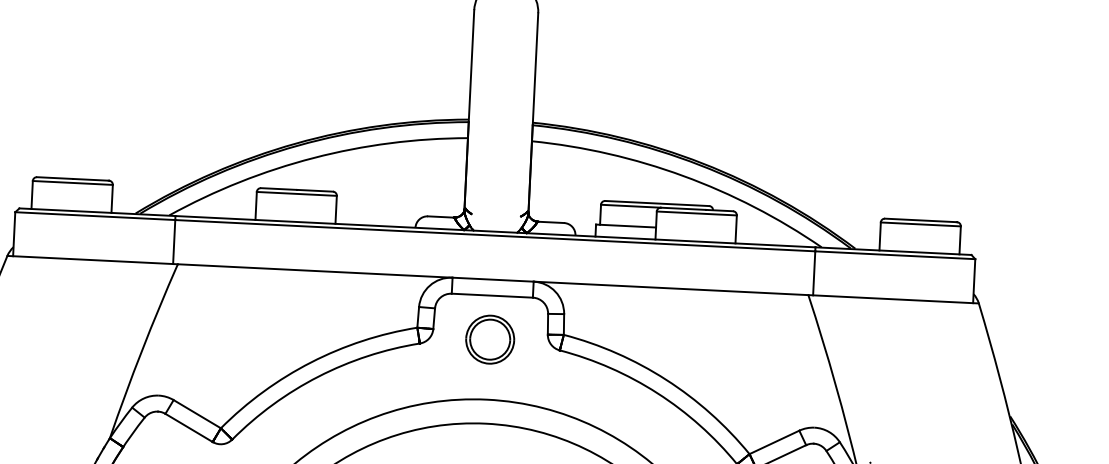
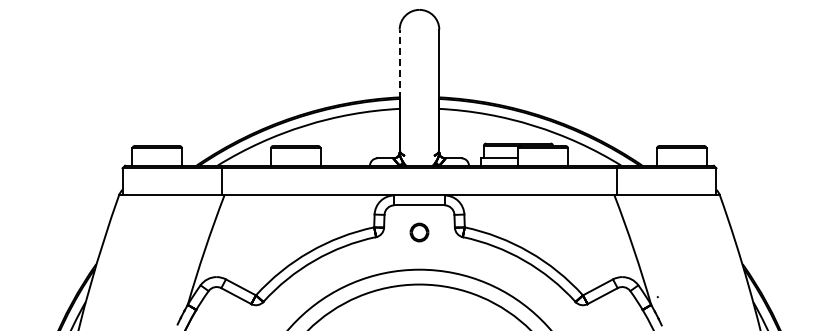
line: (471, 66) -> (399, 64), solid -> dashed
part: (490, 339) -> (419, 232), size x0.6

